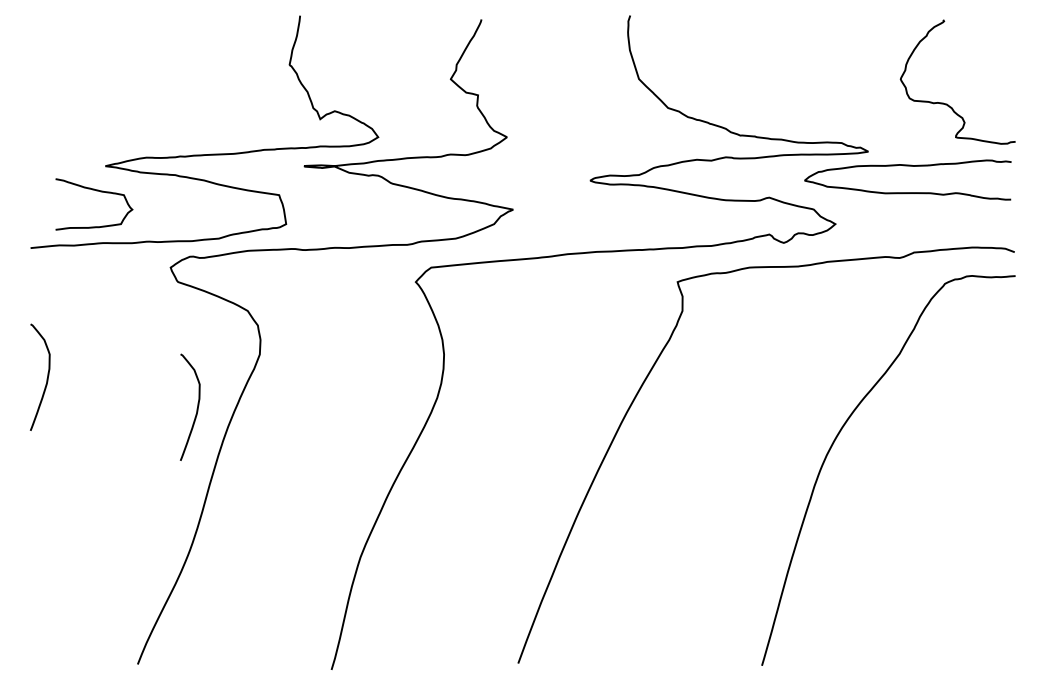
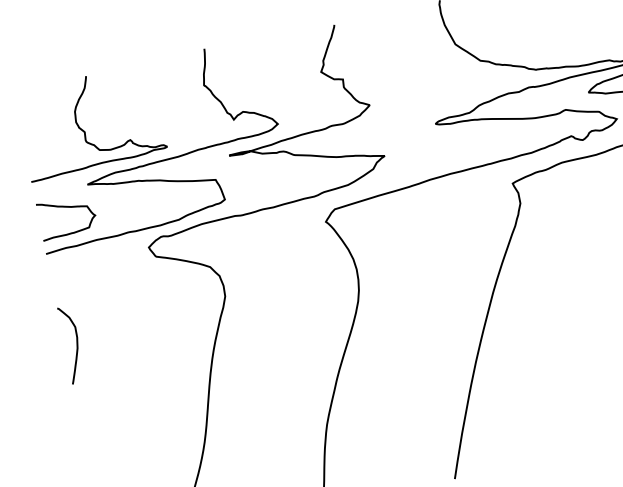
curve: (116, 93) -> (84, 131), added
curve: (96, 191) -> (66, 207), moved
curve: (196, 408) -> (187, 344), removed

